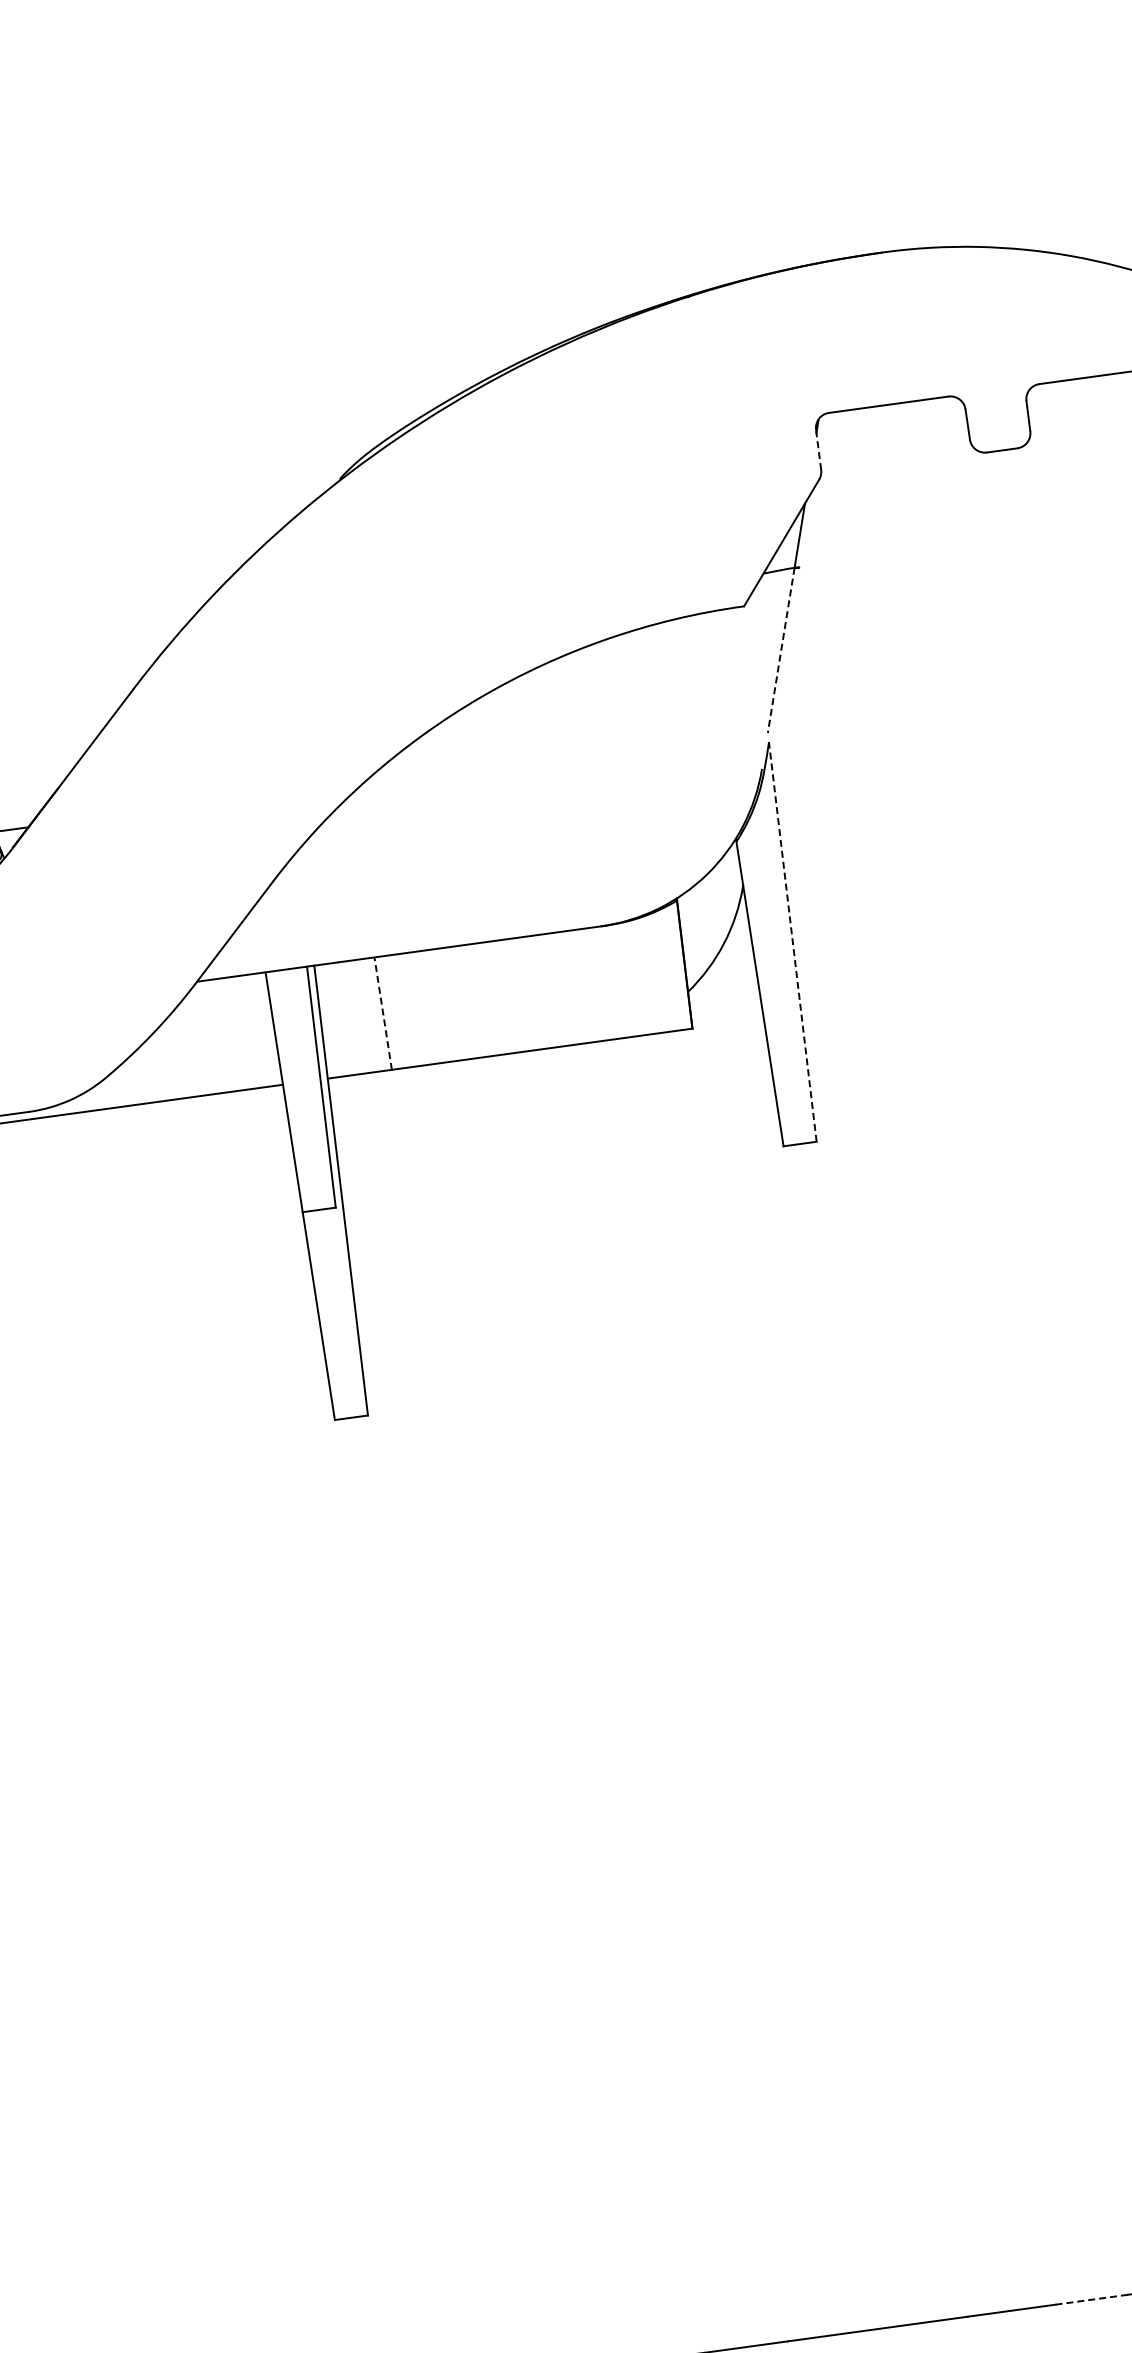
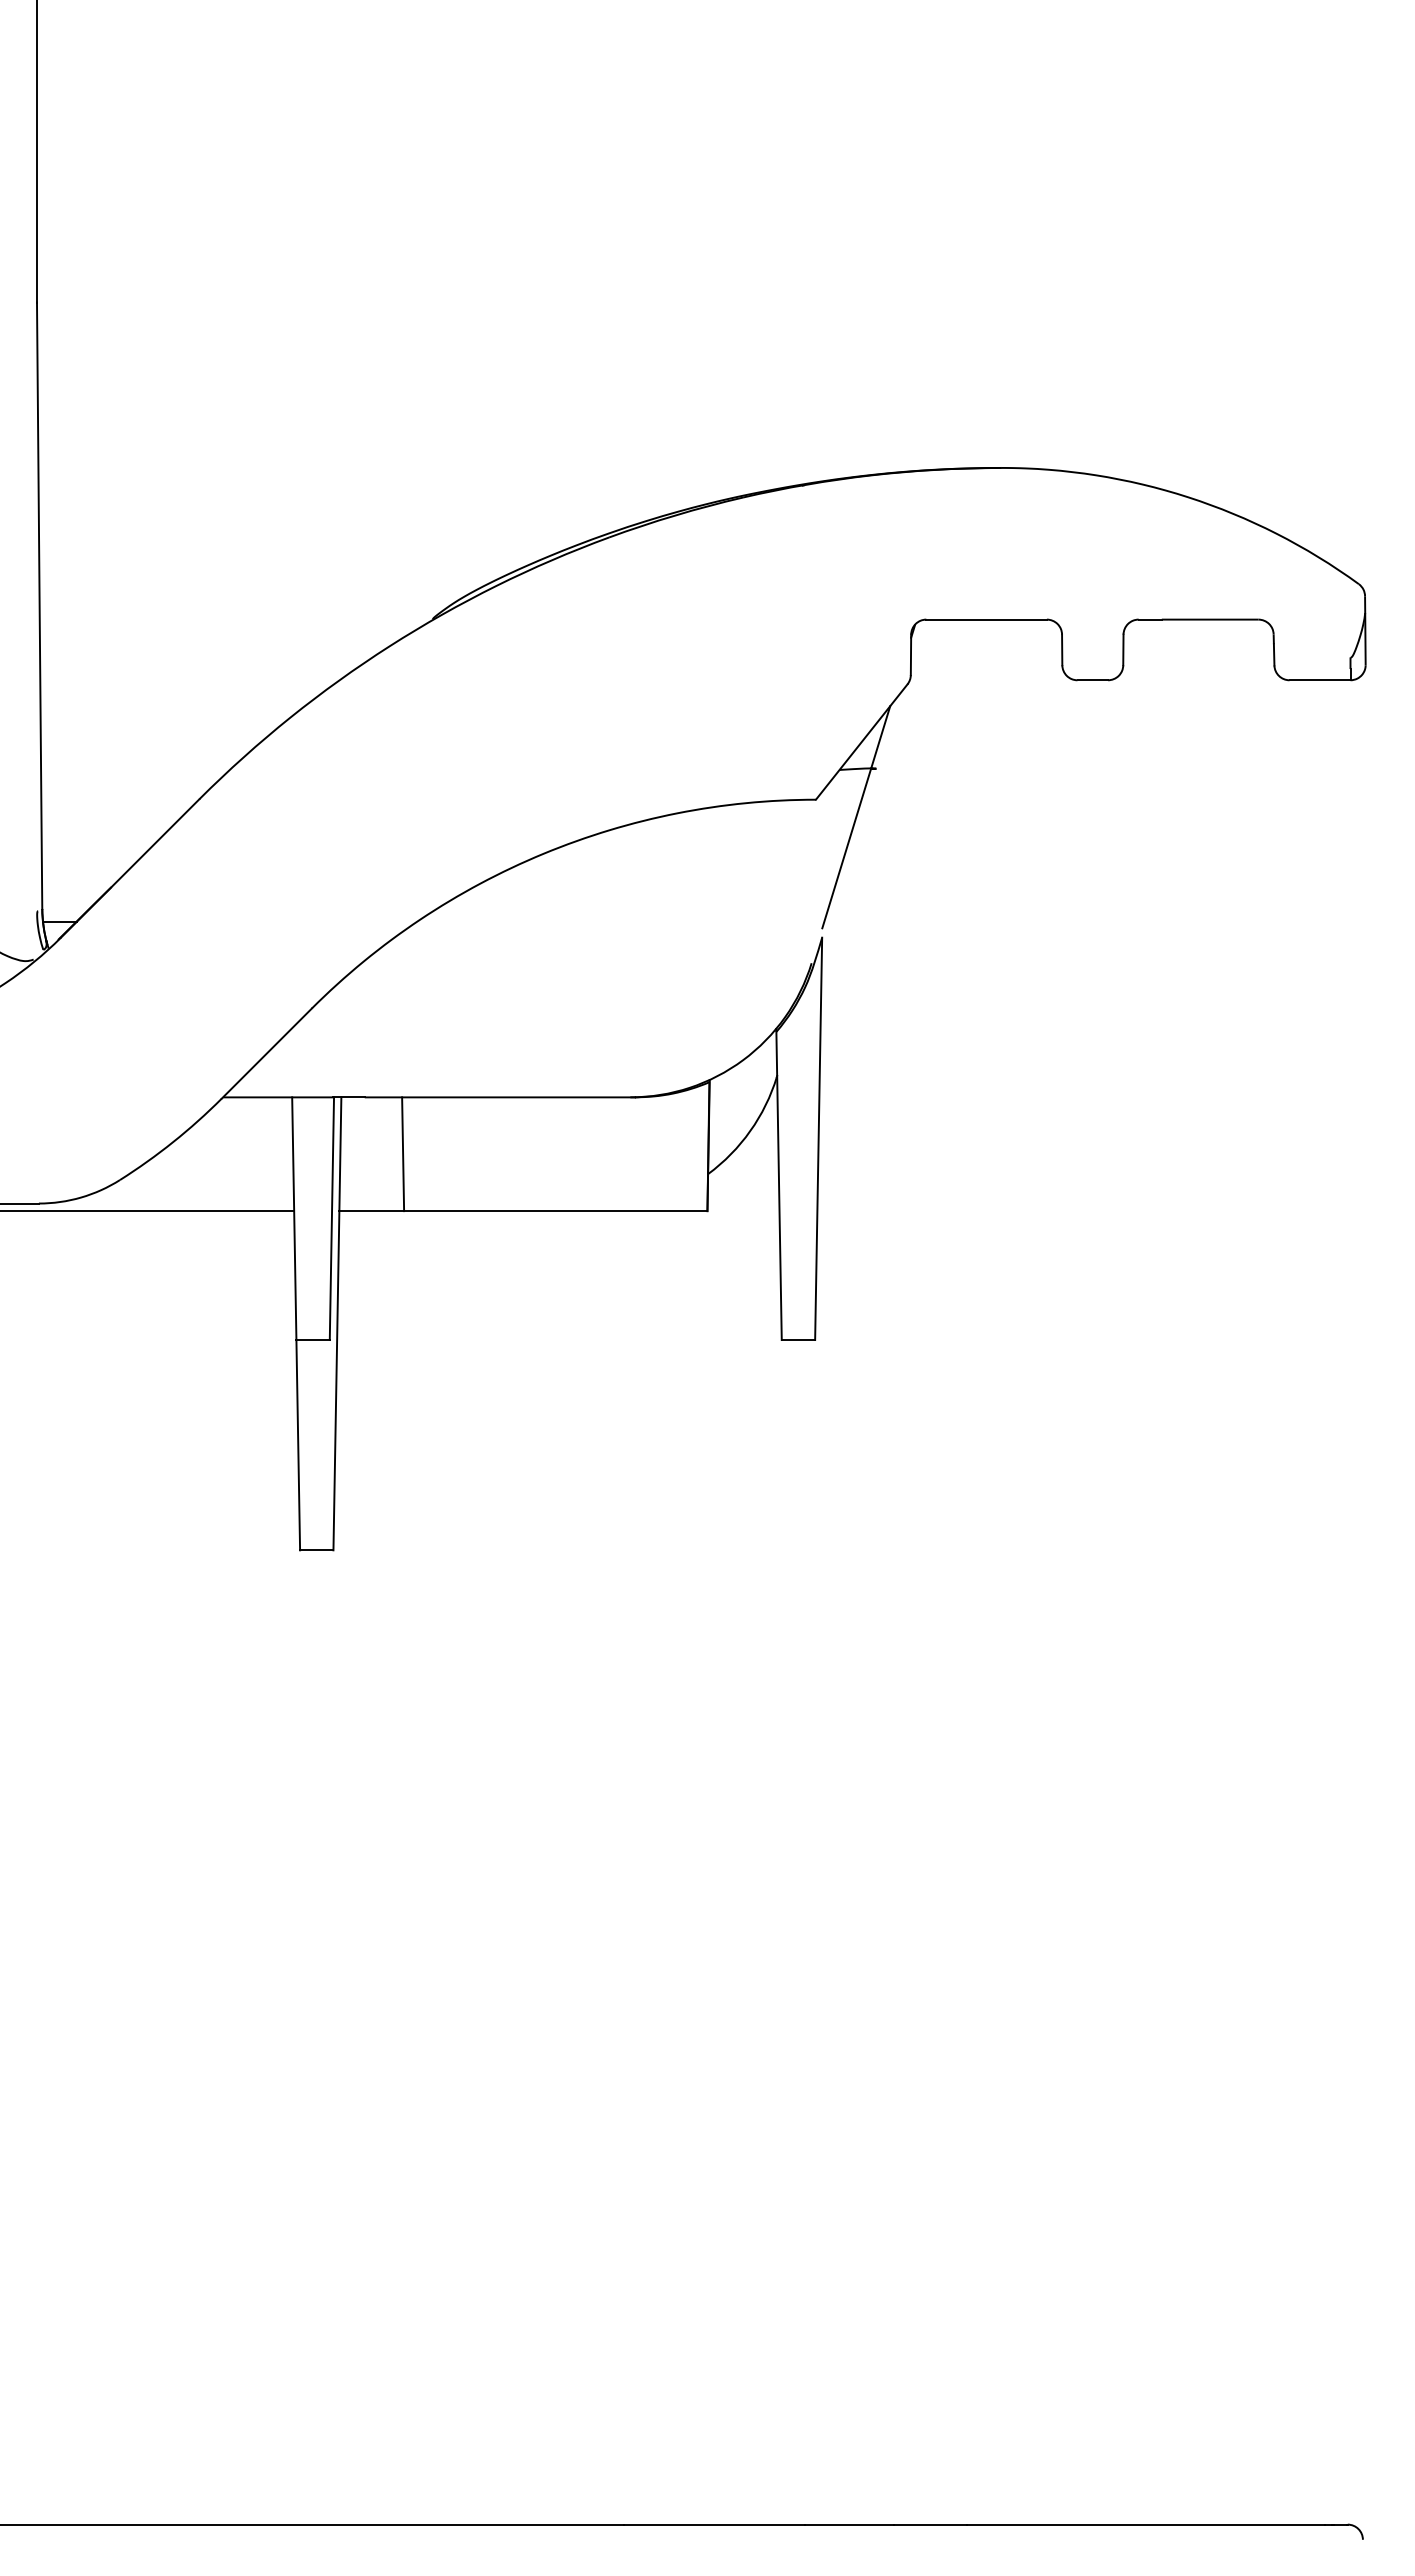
line: (819, 449) -> (911, 654), dashed -> solid
line: (780, 650) -> (846, 848), dashed -> solid
line: (792, 941) -> (818, 1138), dashed -> solid
line: (383, 1013) -> (403, 1154), dashed -> solid
line: (1091, 2299) -> (930, 2524), dashed -> solid

